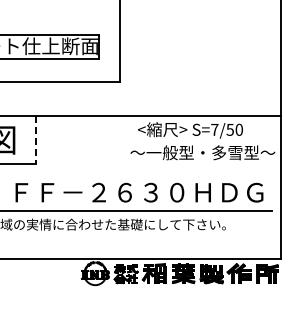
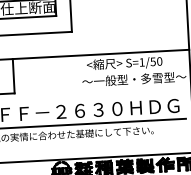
text: (214, 129) -> (141, 62), S=7/50 -> S=1/50
line: (35, 139) -> (13, 76), dashed -> solid

